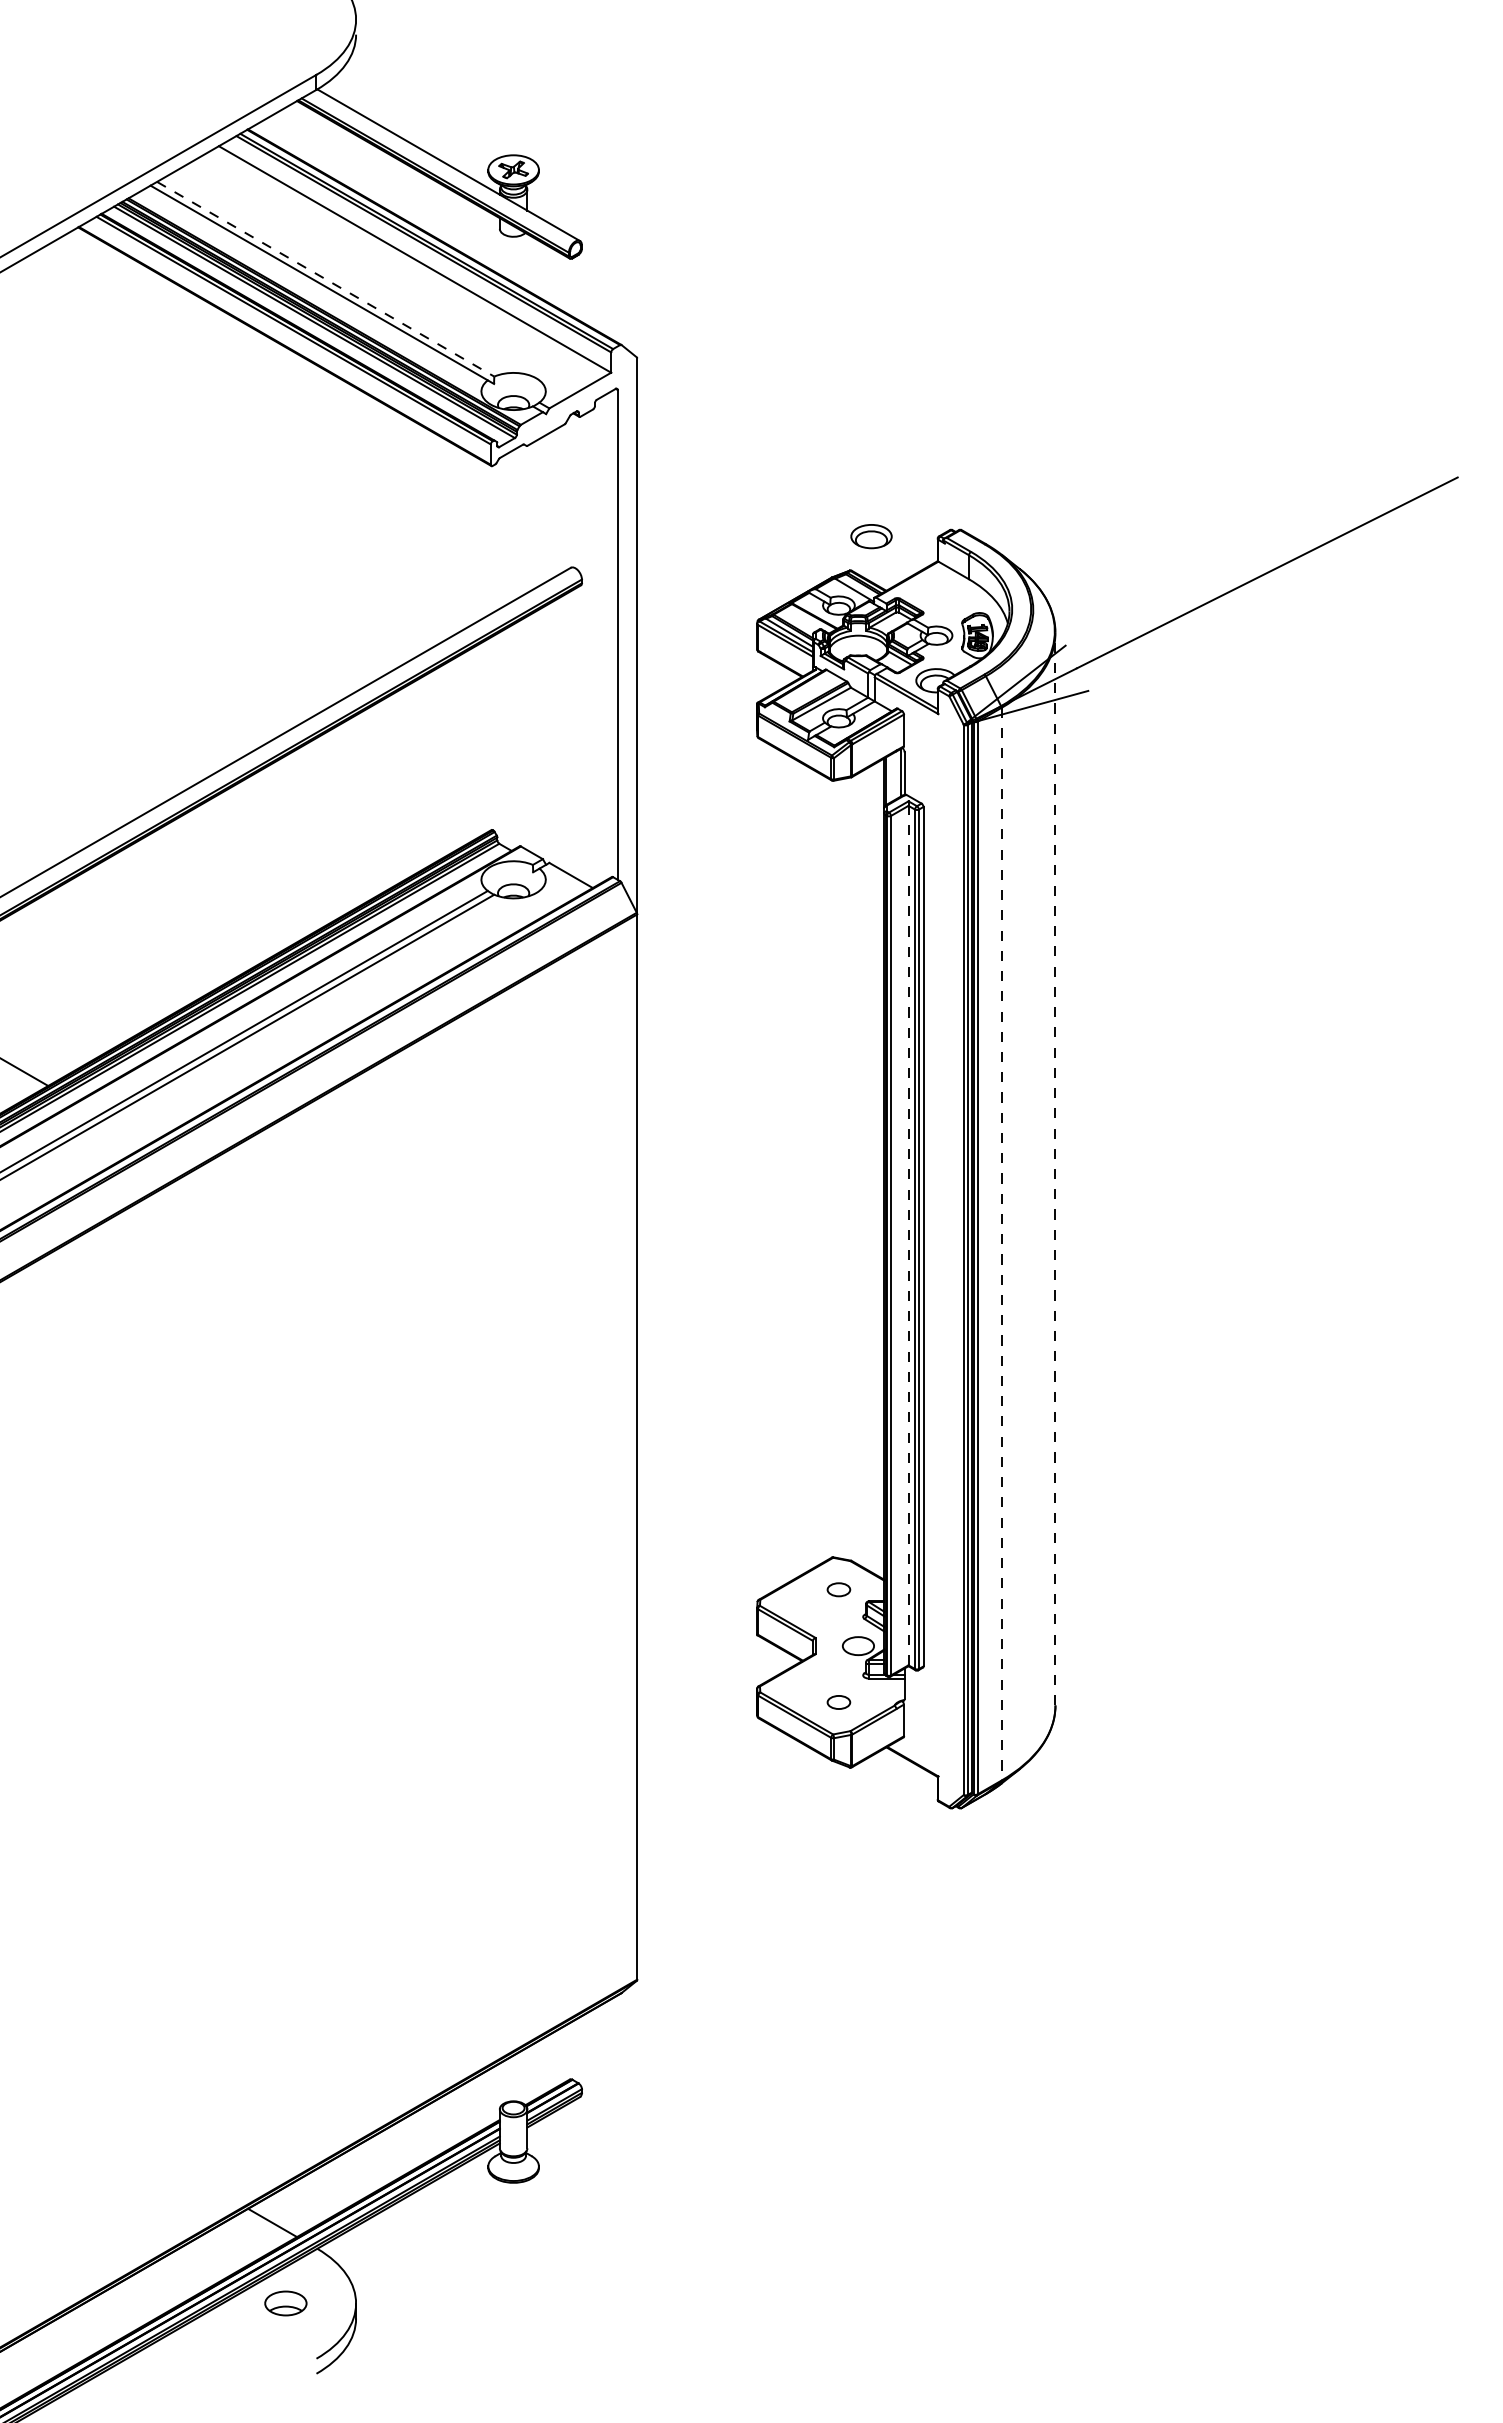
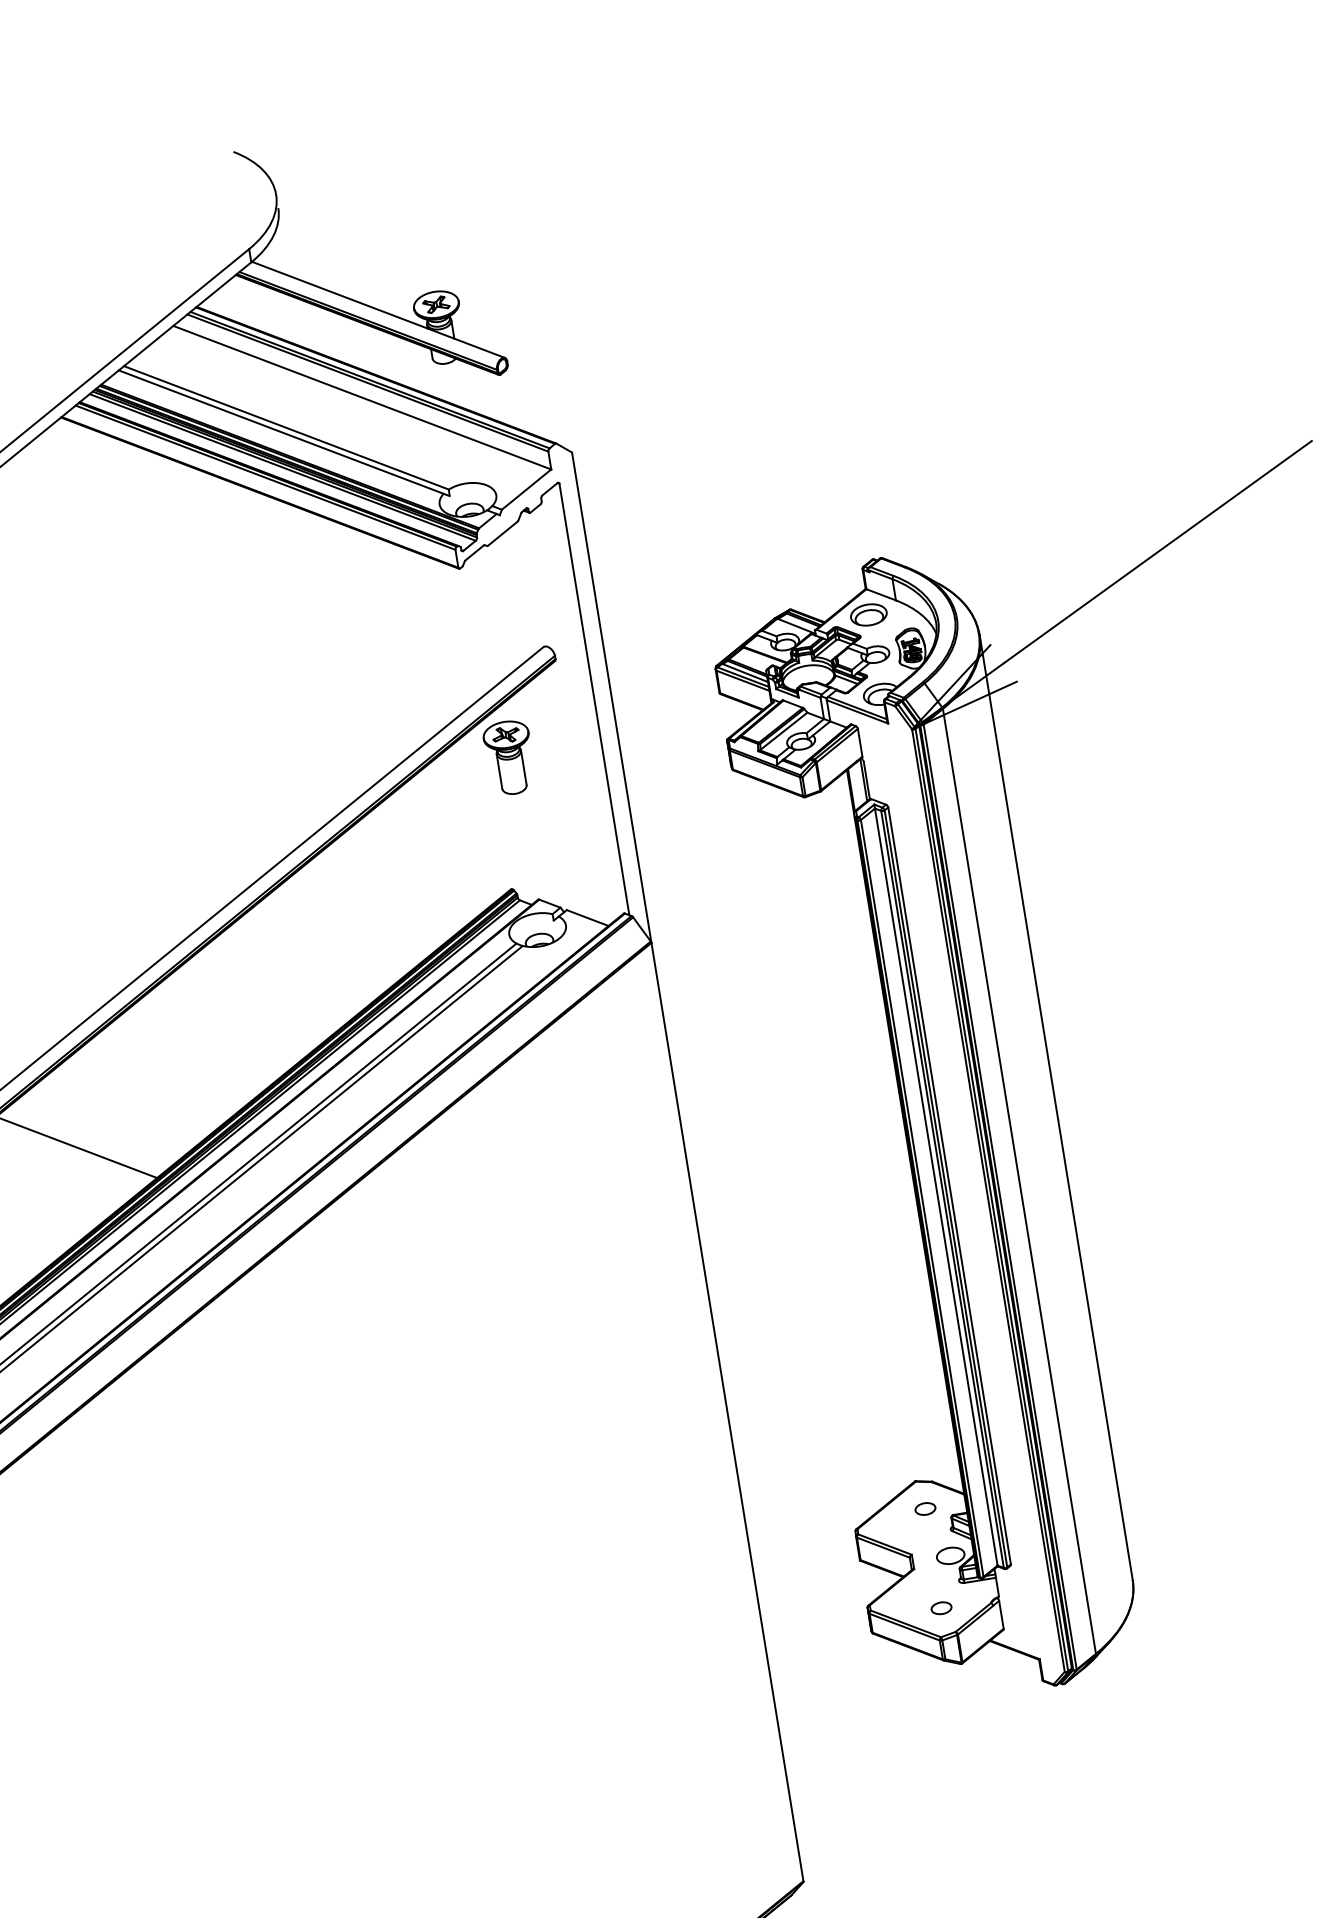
line: (325, 279) -> (286, 428), dashed -> solid
part: (871, 536) -> (868, 614), moved
part: (513, 683) -> (509, 757), added
line: (1055, 1168) -> (1056, 1107), dashed -> solid
line: (908, 1235) -> (936, 1187), dashed -> solid
line: (1001, 1244) -> (1019, 1181), dashed -> solid

